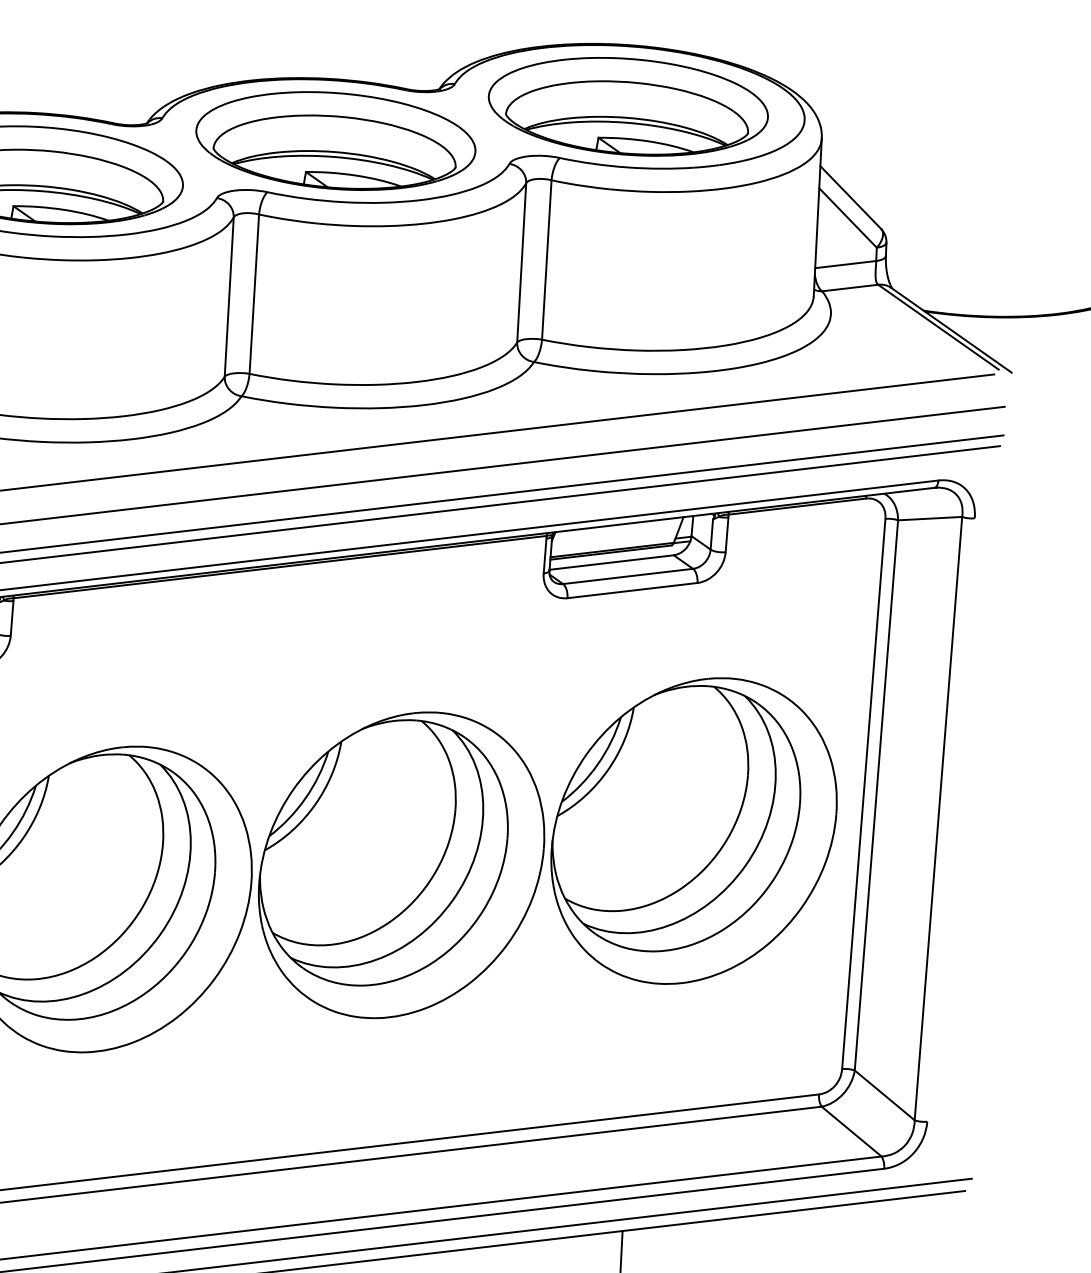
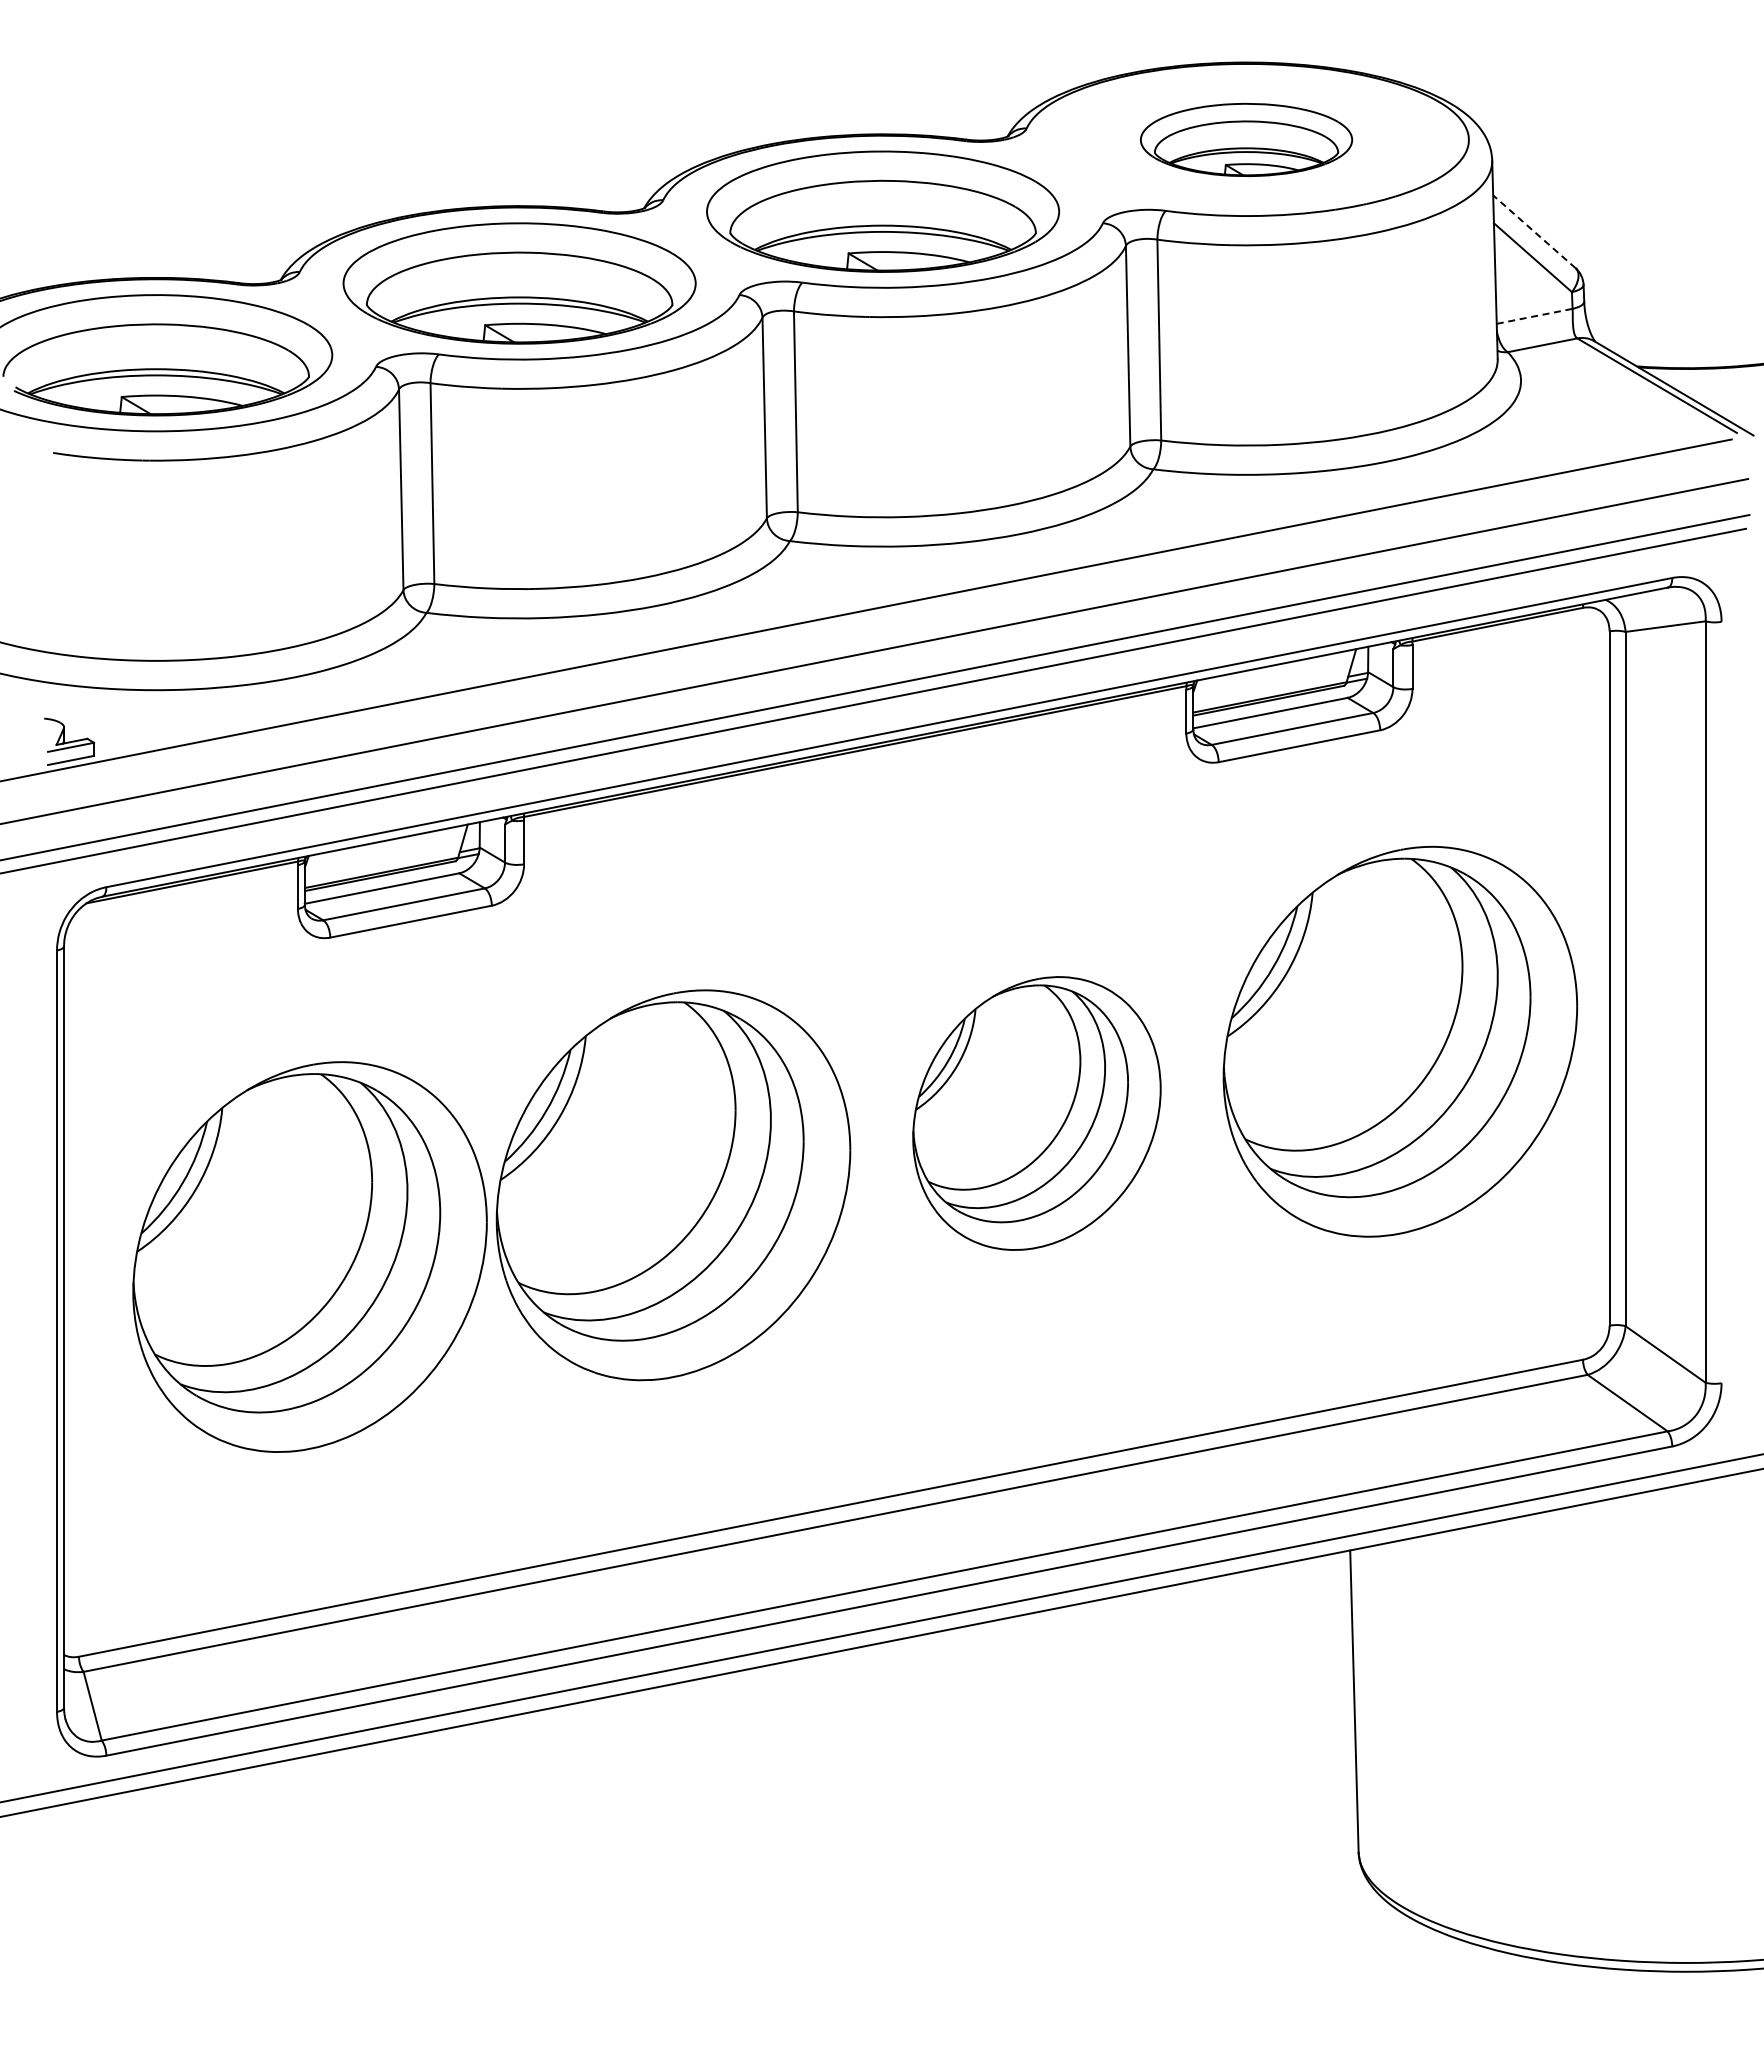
part: (628, 106) -> (1246, 139), size x0.6
line: (850, 197) -> (1534, 231), solid -> dashed
line: (845, 264) -> (1534, 316), solid -> dashed
part: (401, 865) -> (1036, 1113), size x0.7

